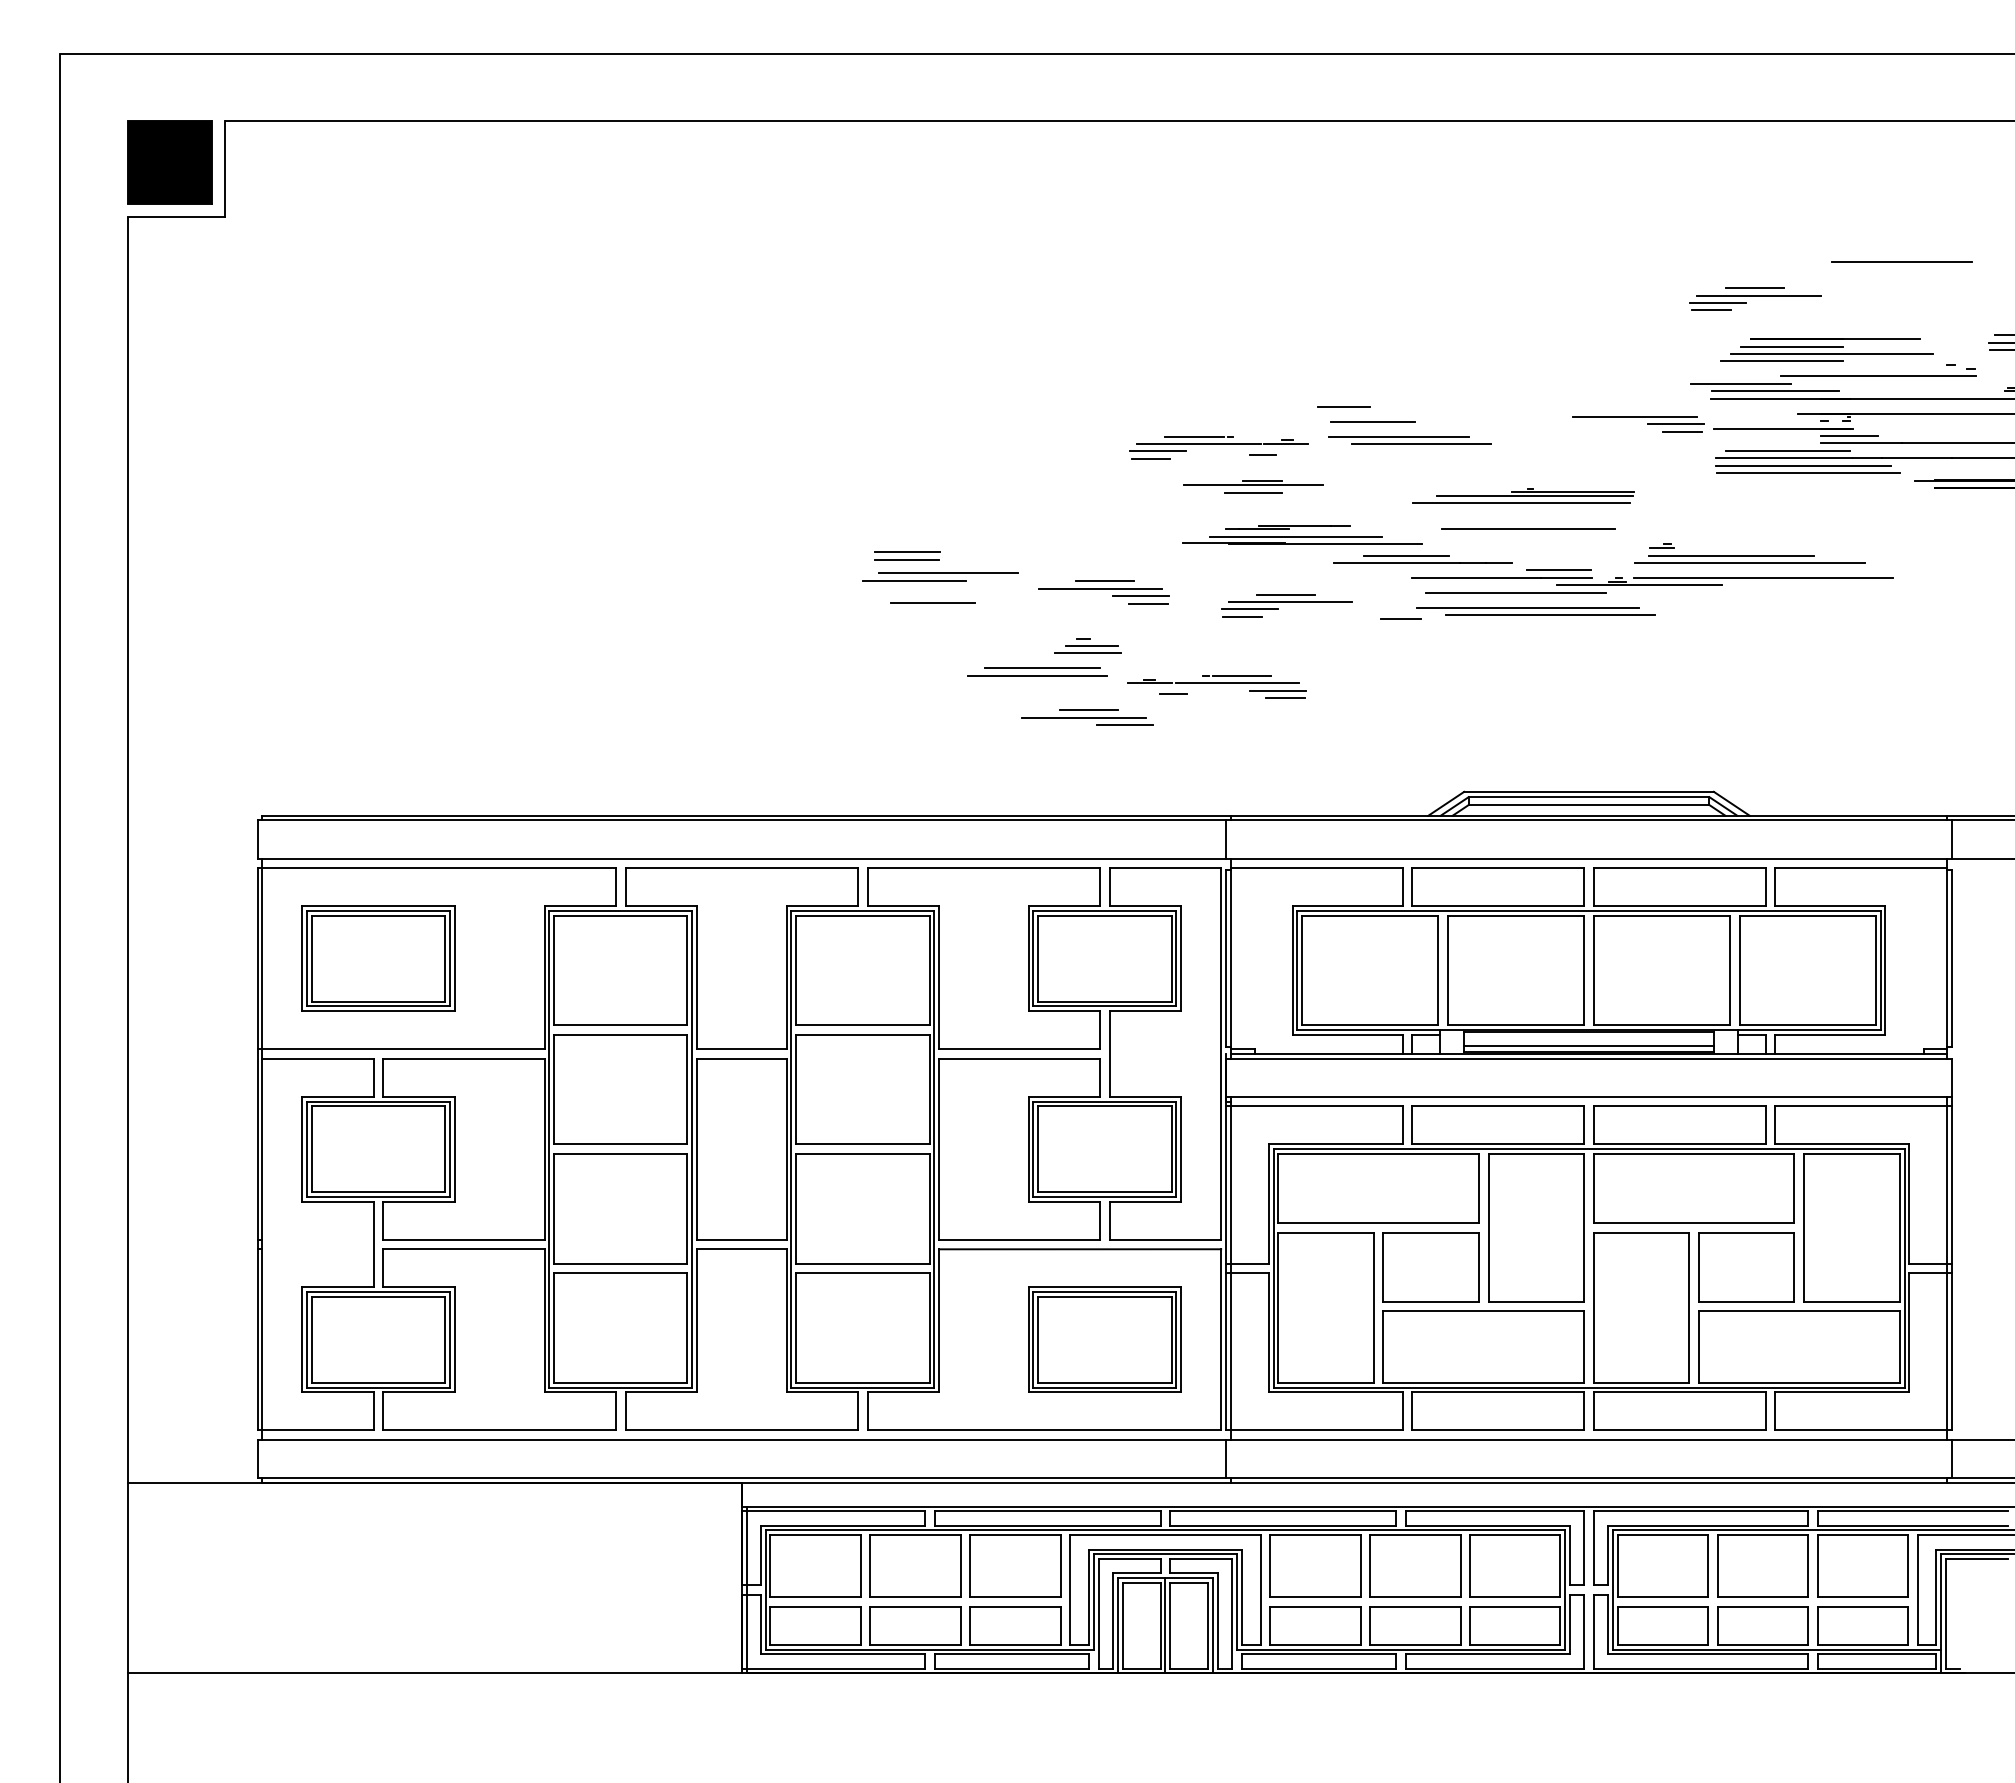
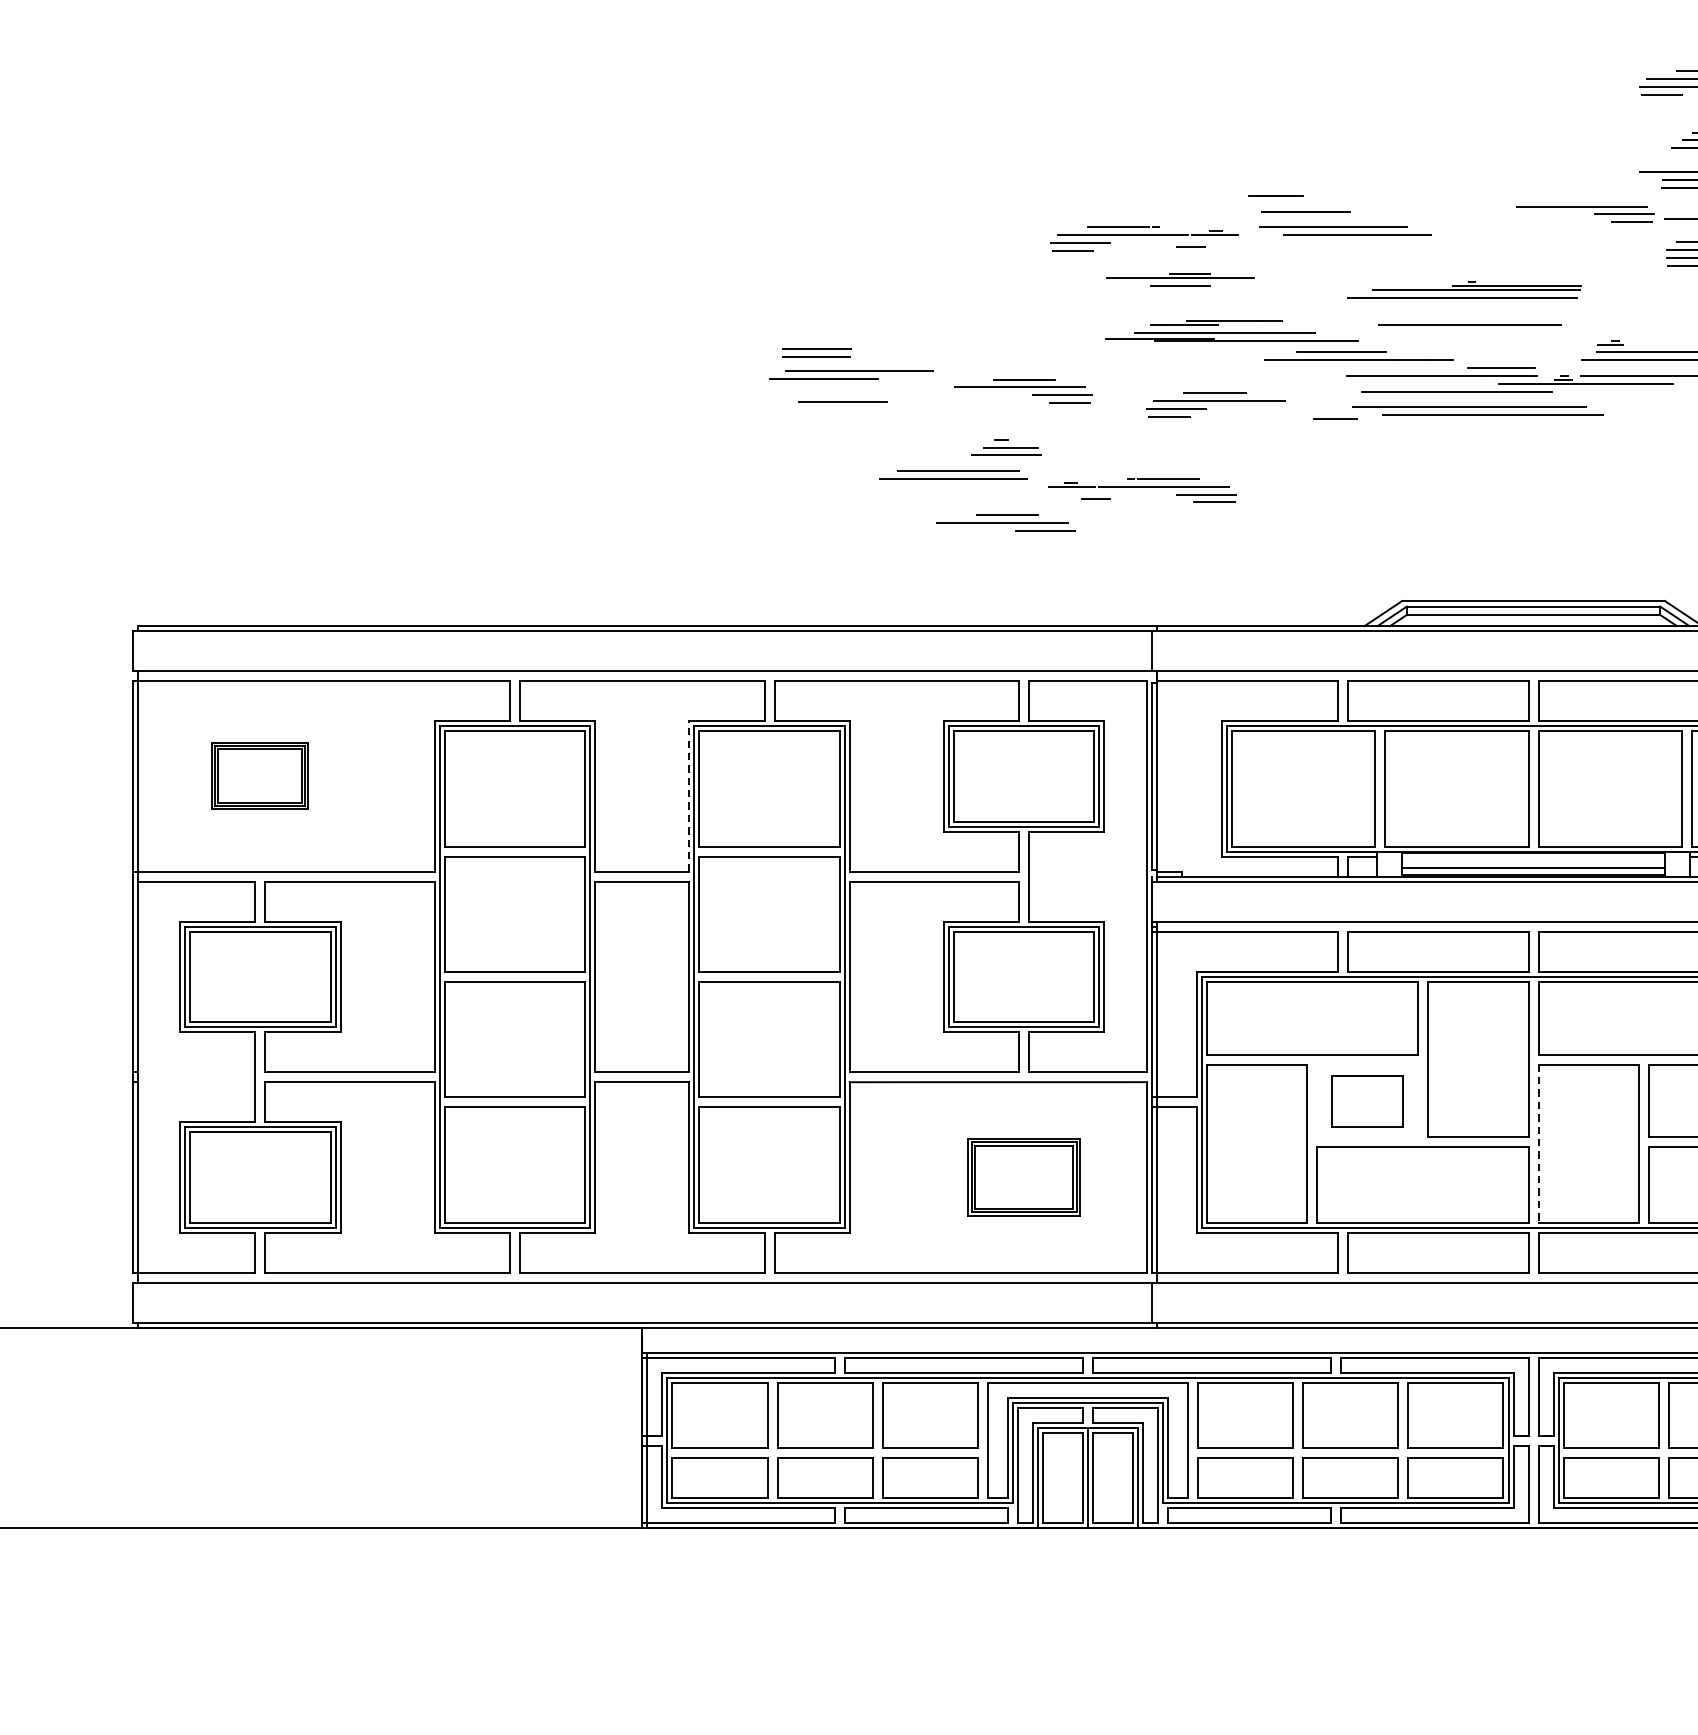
part: (378, 958) -> (260, 776), size x0.6
line: (786, 977) -> (689, 796), solid -> dashed
part: (1430, 1267) -> (1366, 1101), size x0.7
line: (1593, 1308) -> (1538, 1144), solid -> dashed
part: (1104, 1339) -> (1023, 1177), size x0.7

